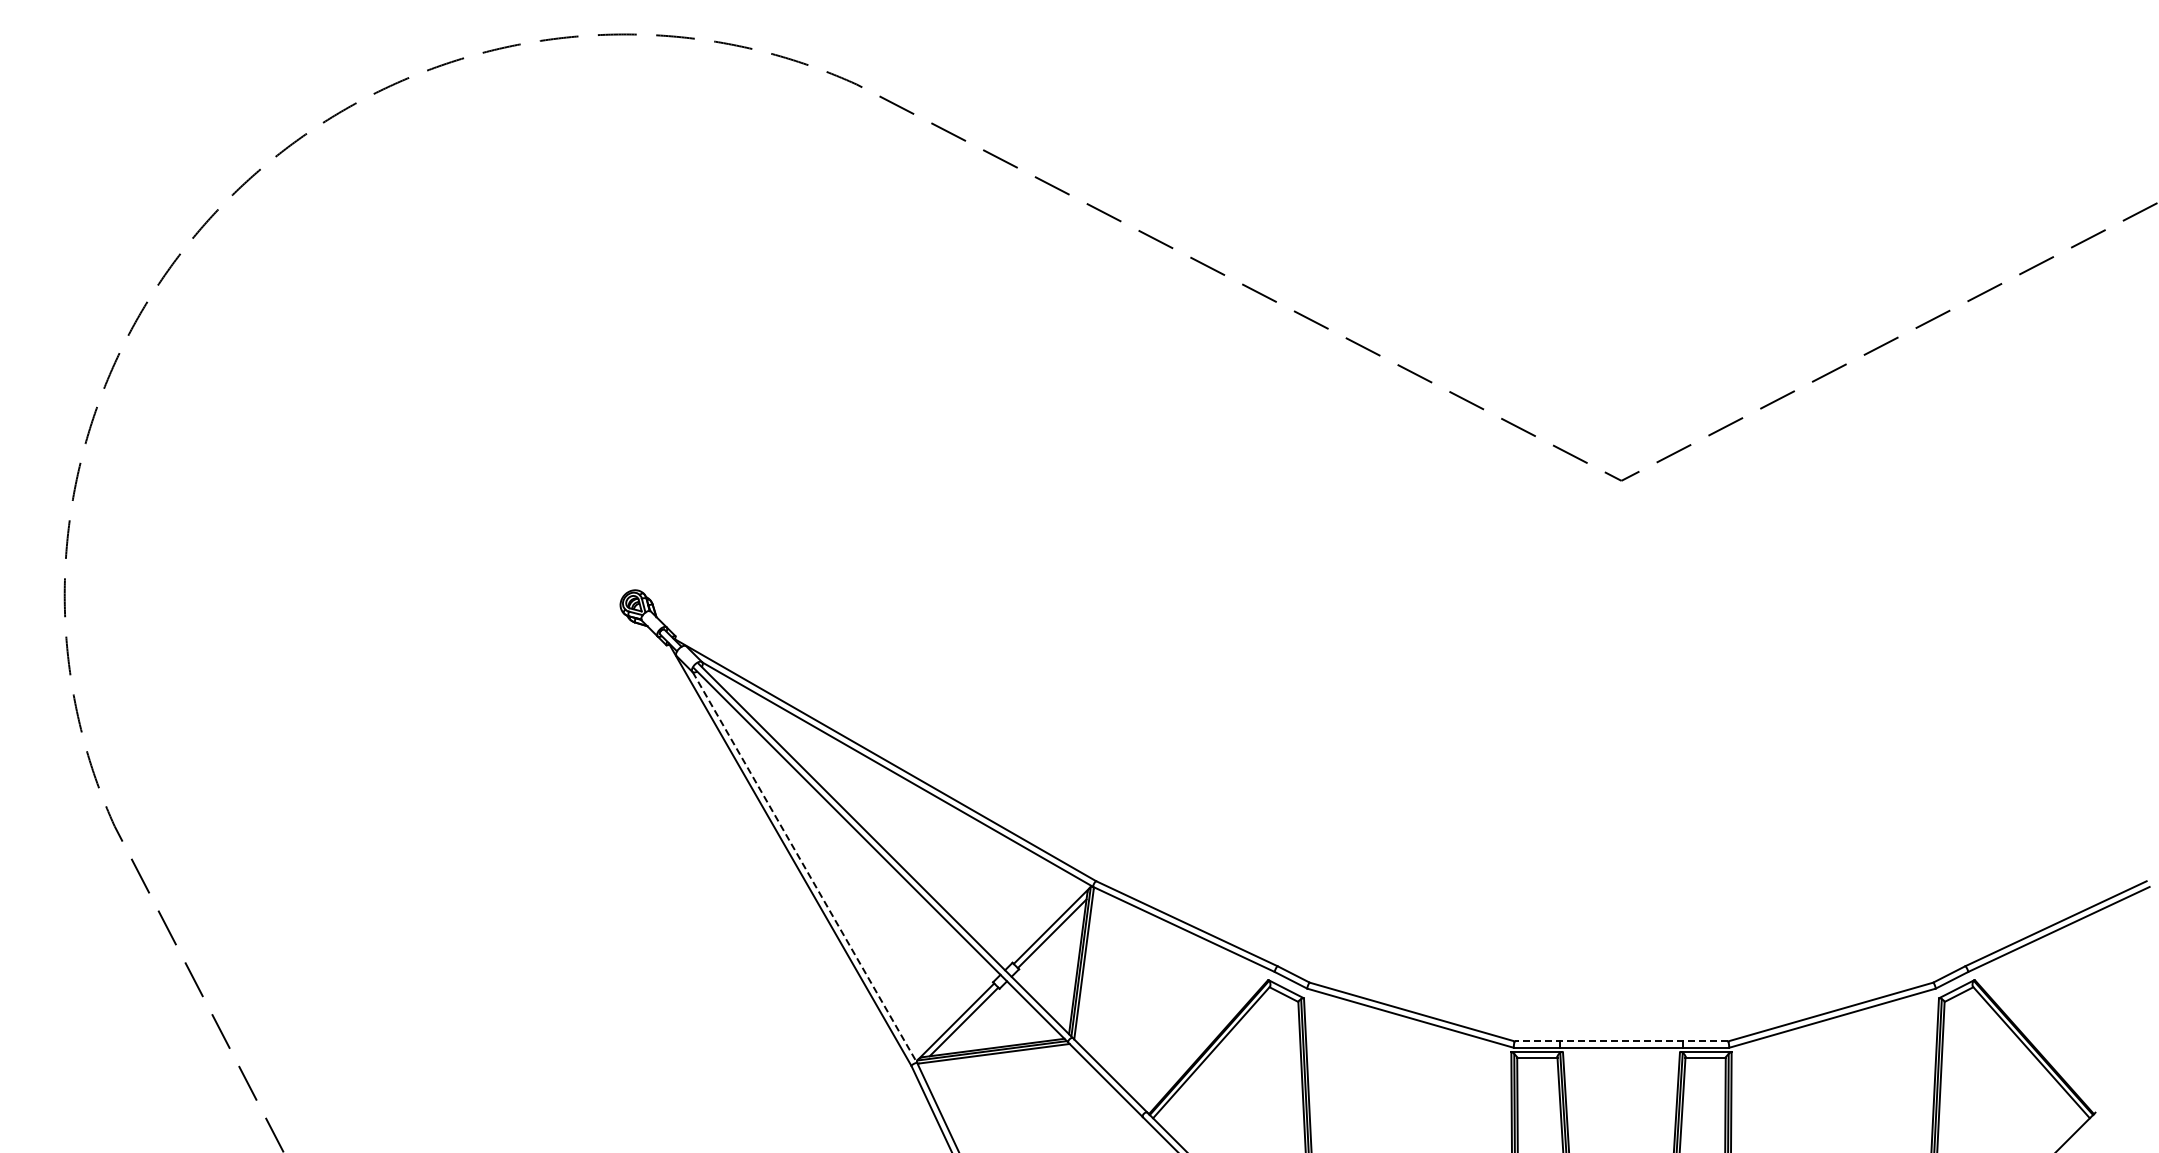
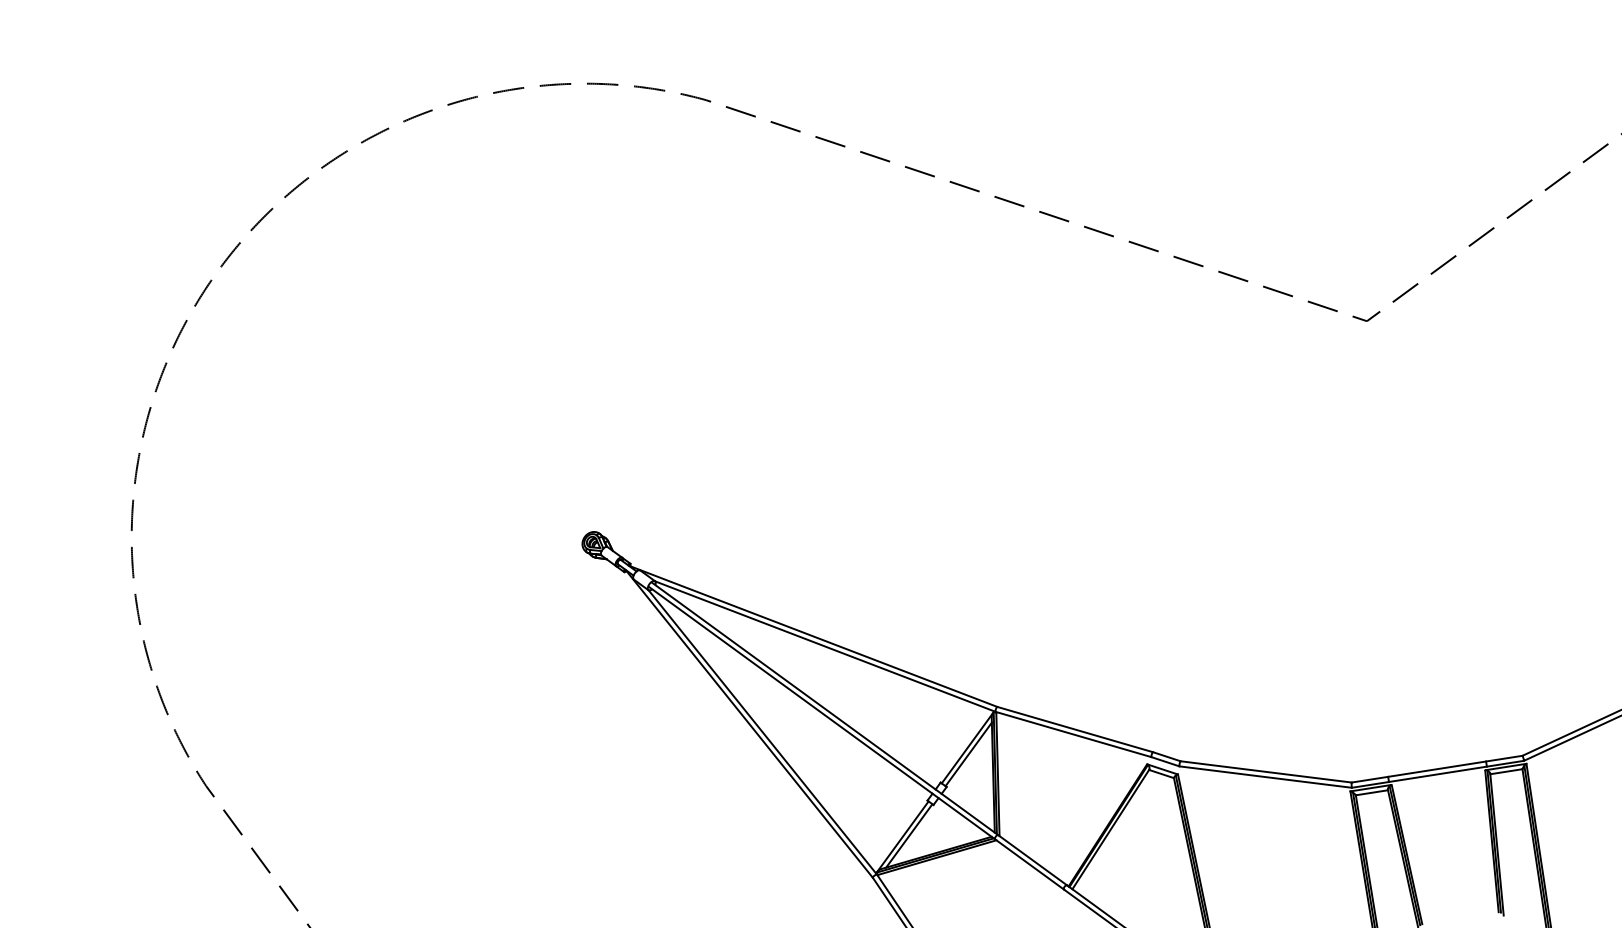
line: (805, 868) -> (763, 733), dashed -> solid
line: (1621, 1041) -> (1437, 769), dashed -> solid

